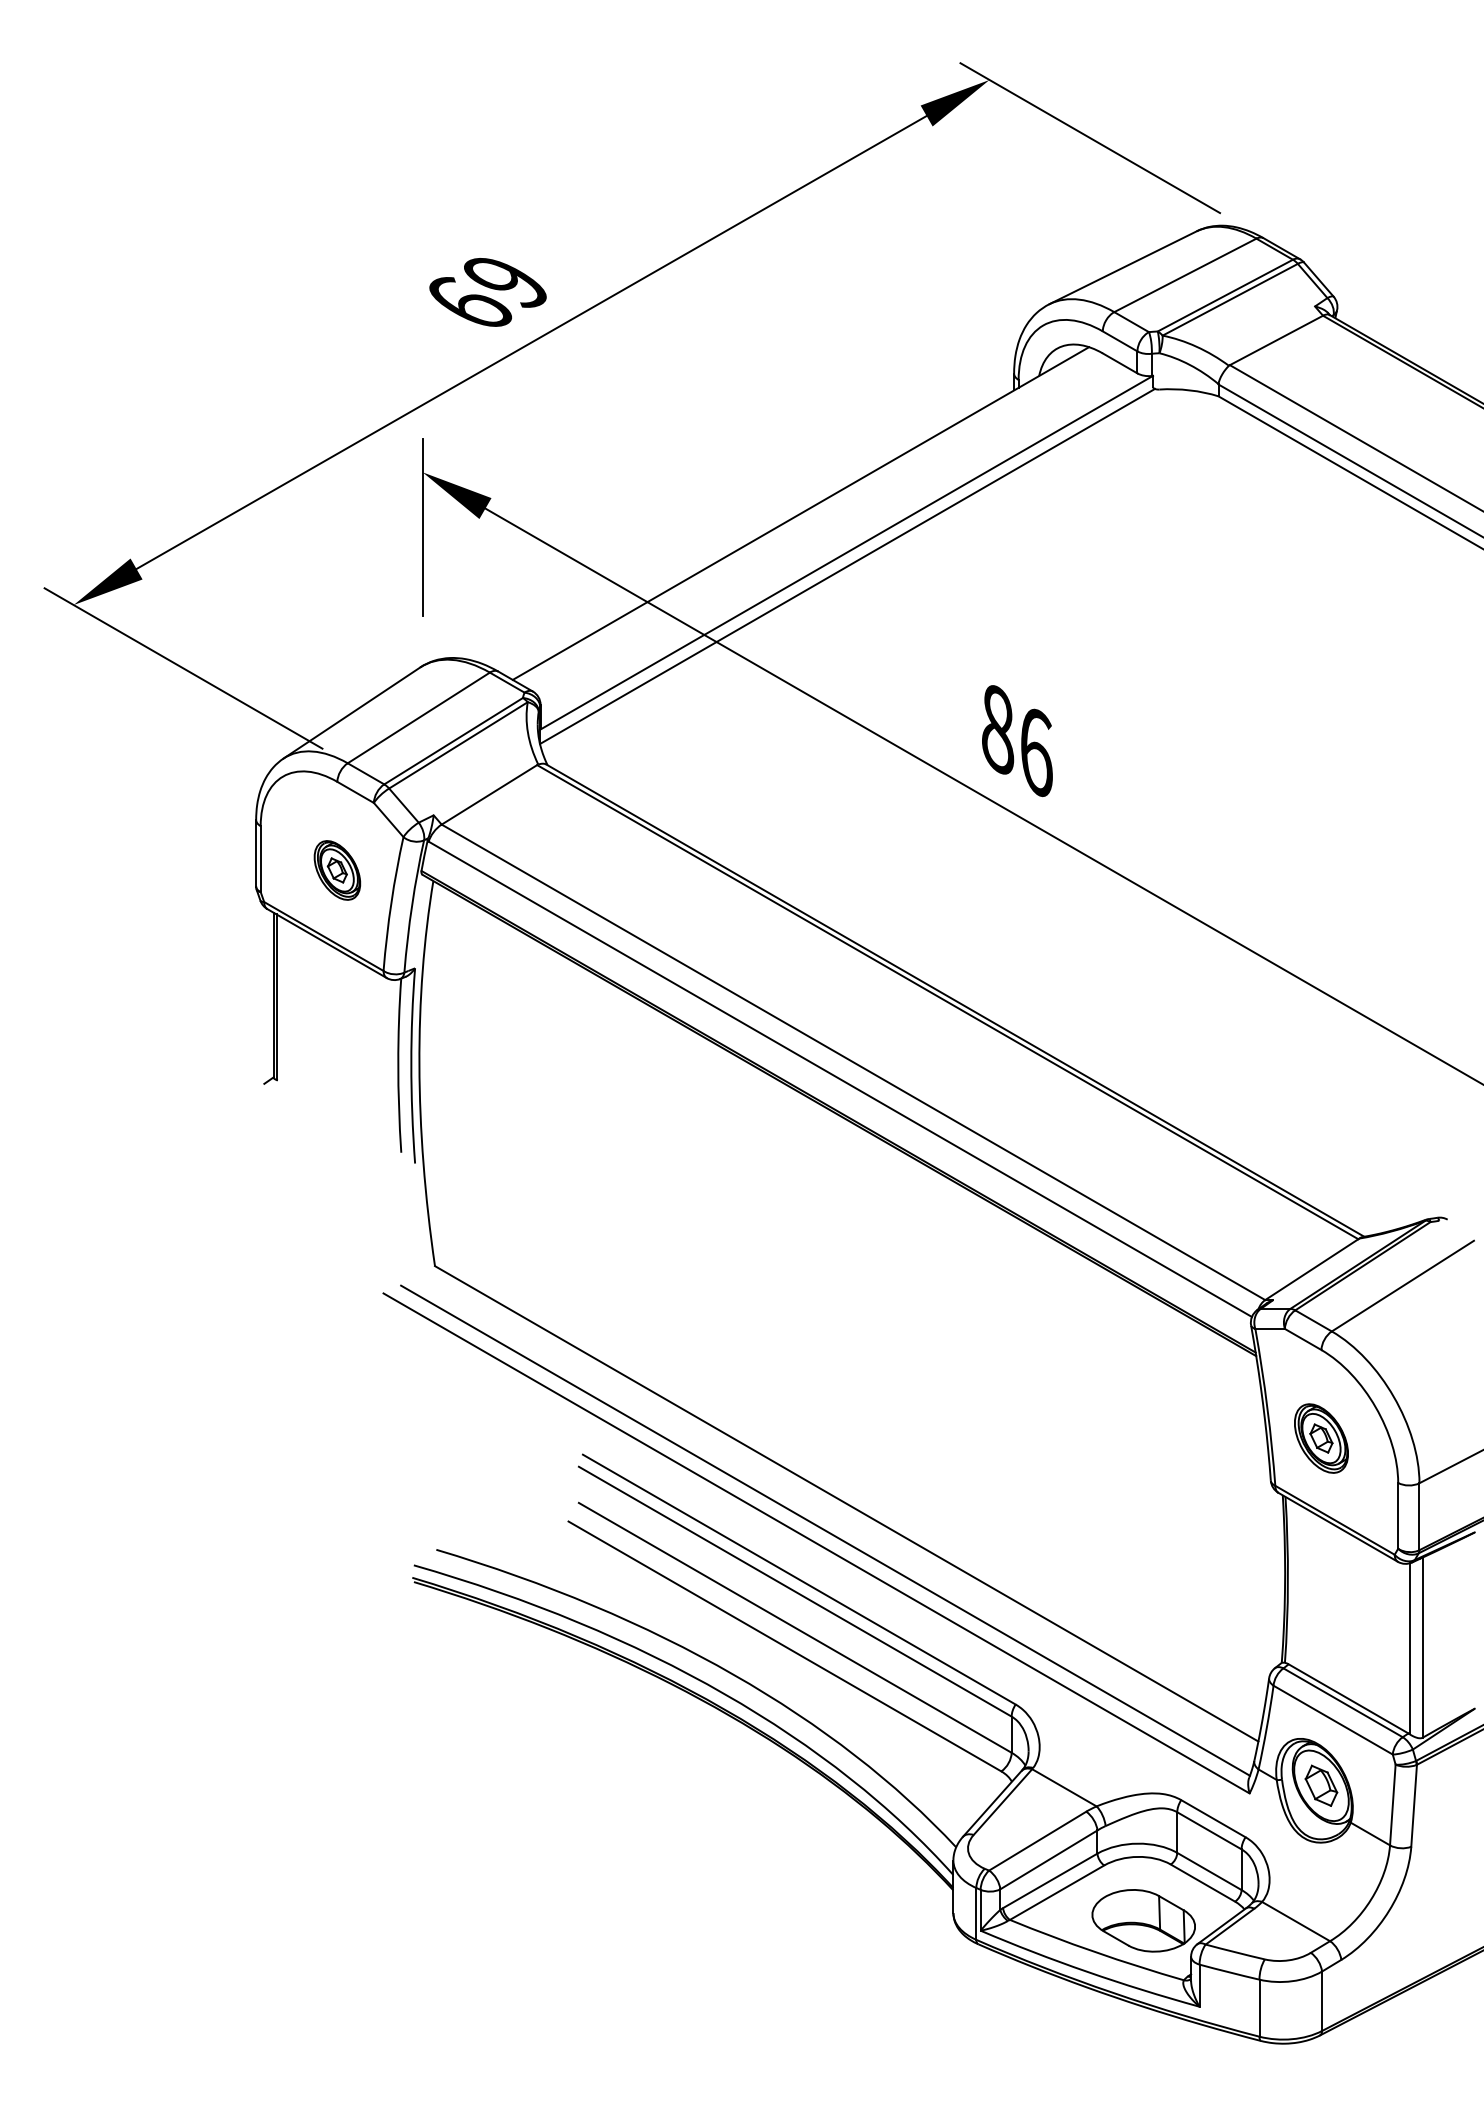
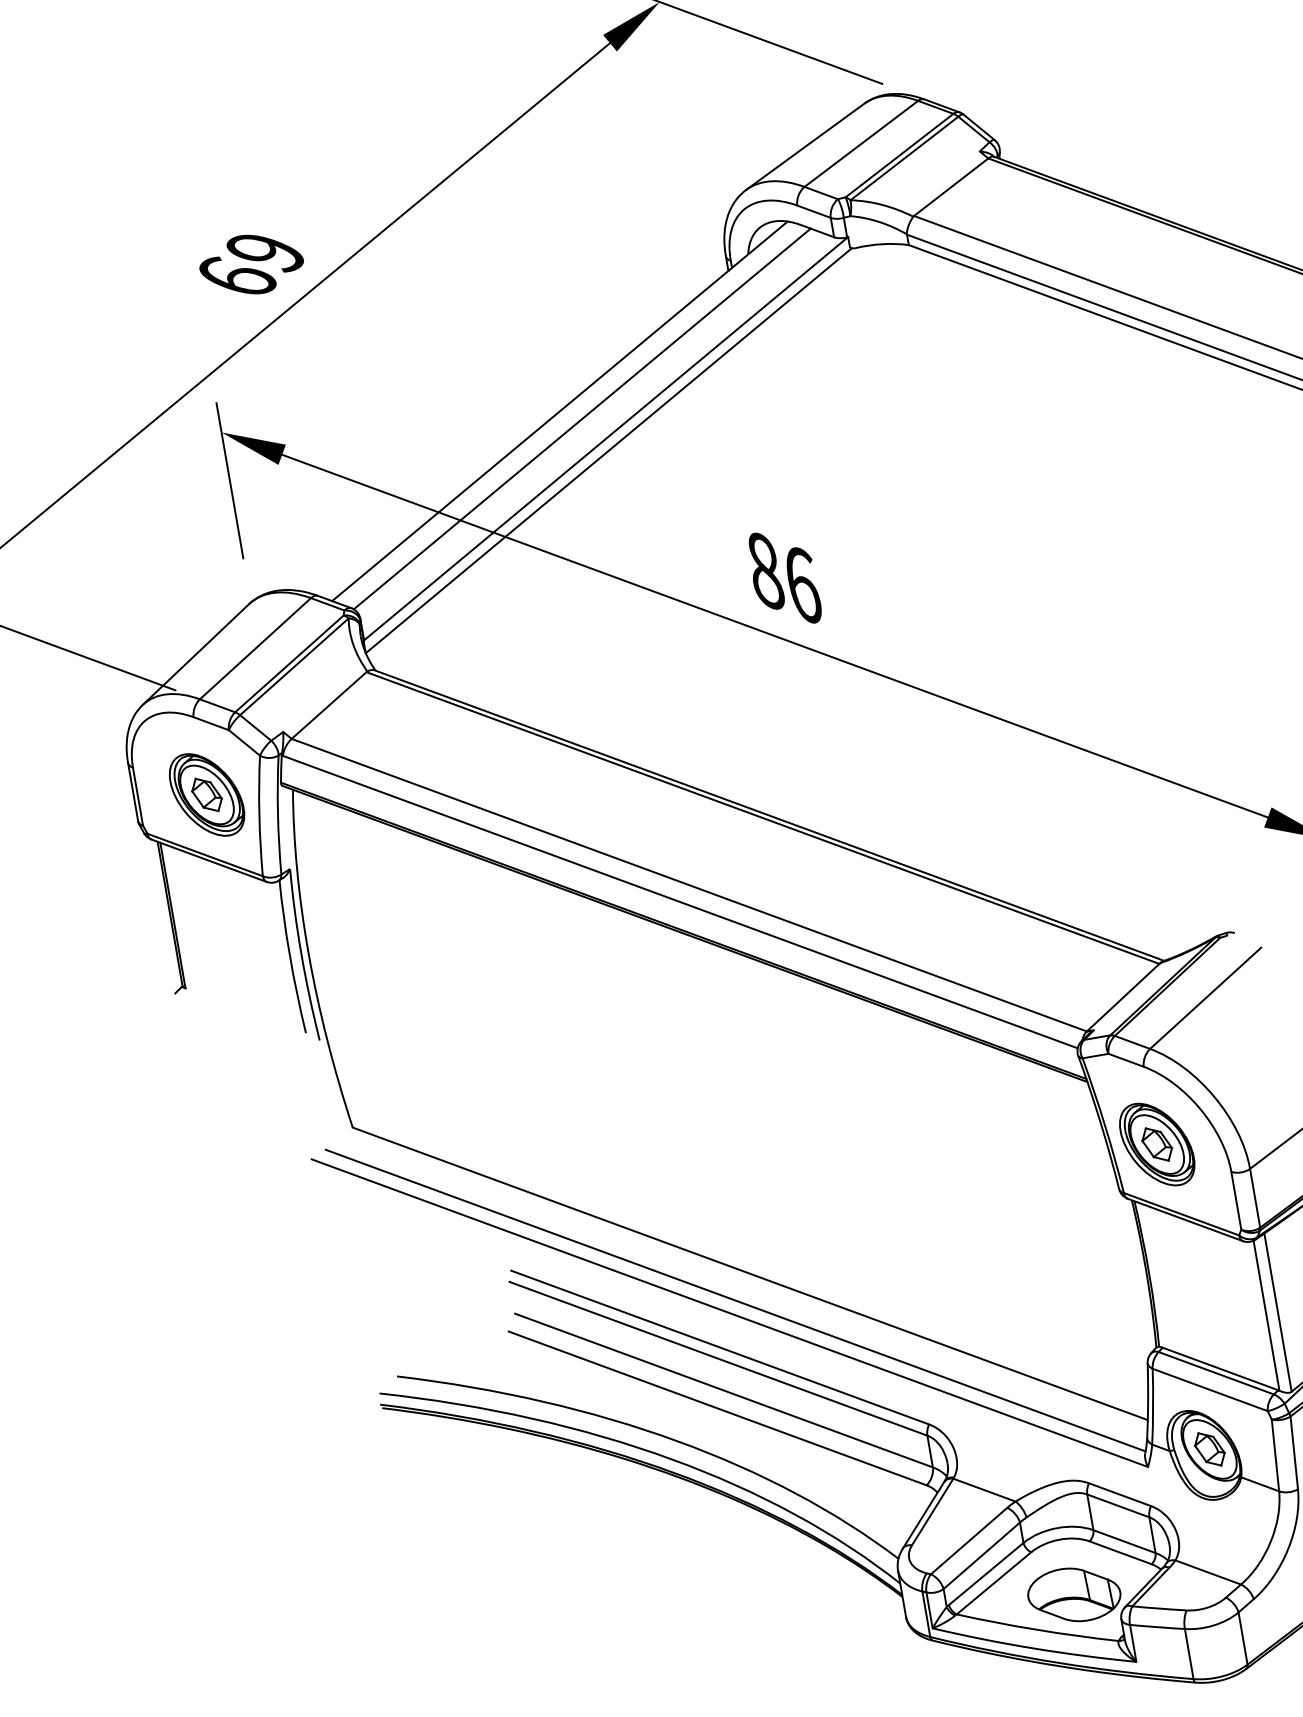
line: (824, 526) -> (582, 419), added
part: (337, 870) -> (207, 795), size x1.67
part: (1321, 1438) -> (1157, 1144), size x1.43

